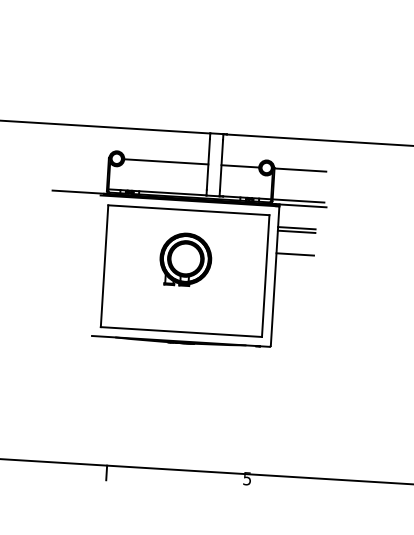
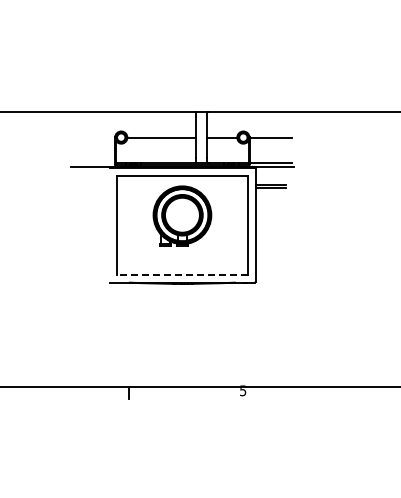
line: (294, 254) -> (270, 206), removed
part: (184, 258) -> (181, 215), size x1.4
line: (181, 331) -> (182, 274), solid -> dashed

